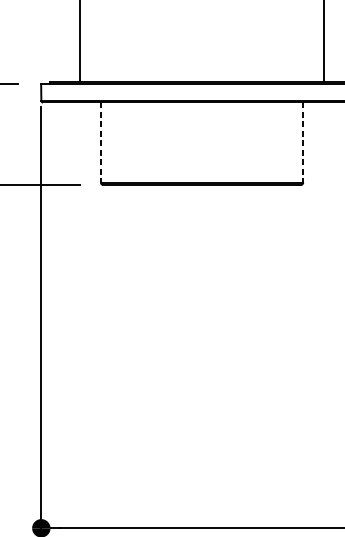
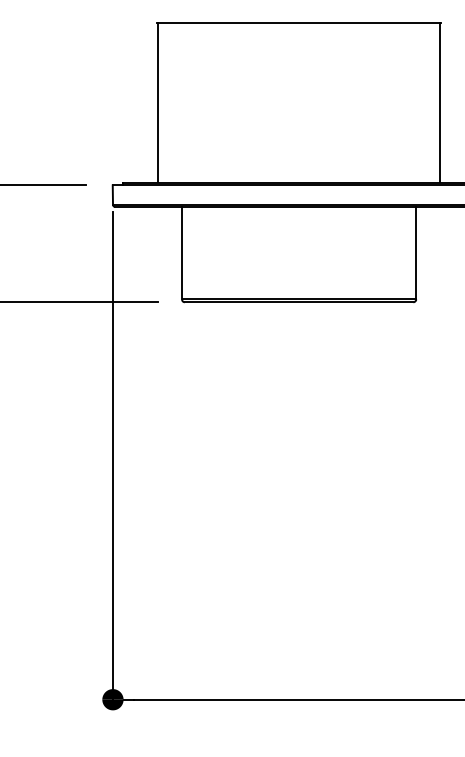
line: (101, 142) -> (182, 253), dashed -> solid
line: (303, 142) -> (416, 253), dashed -> solid

